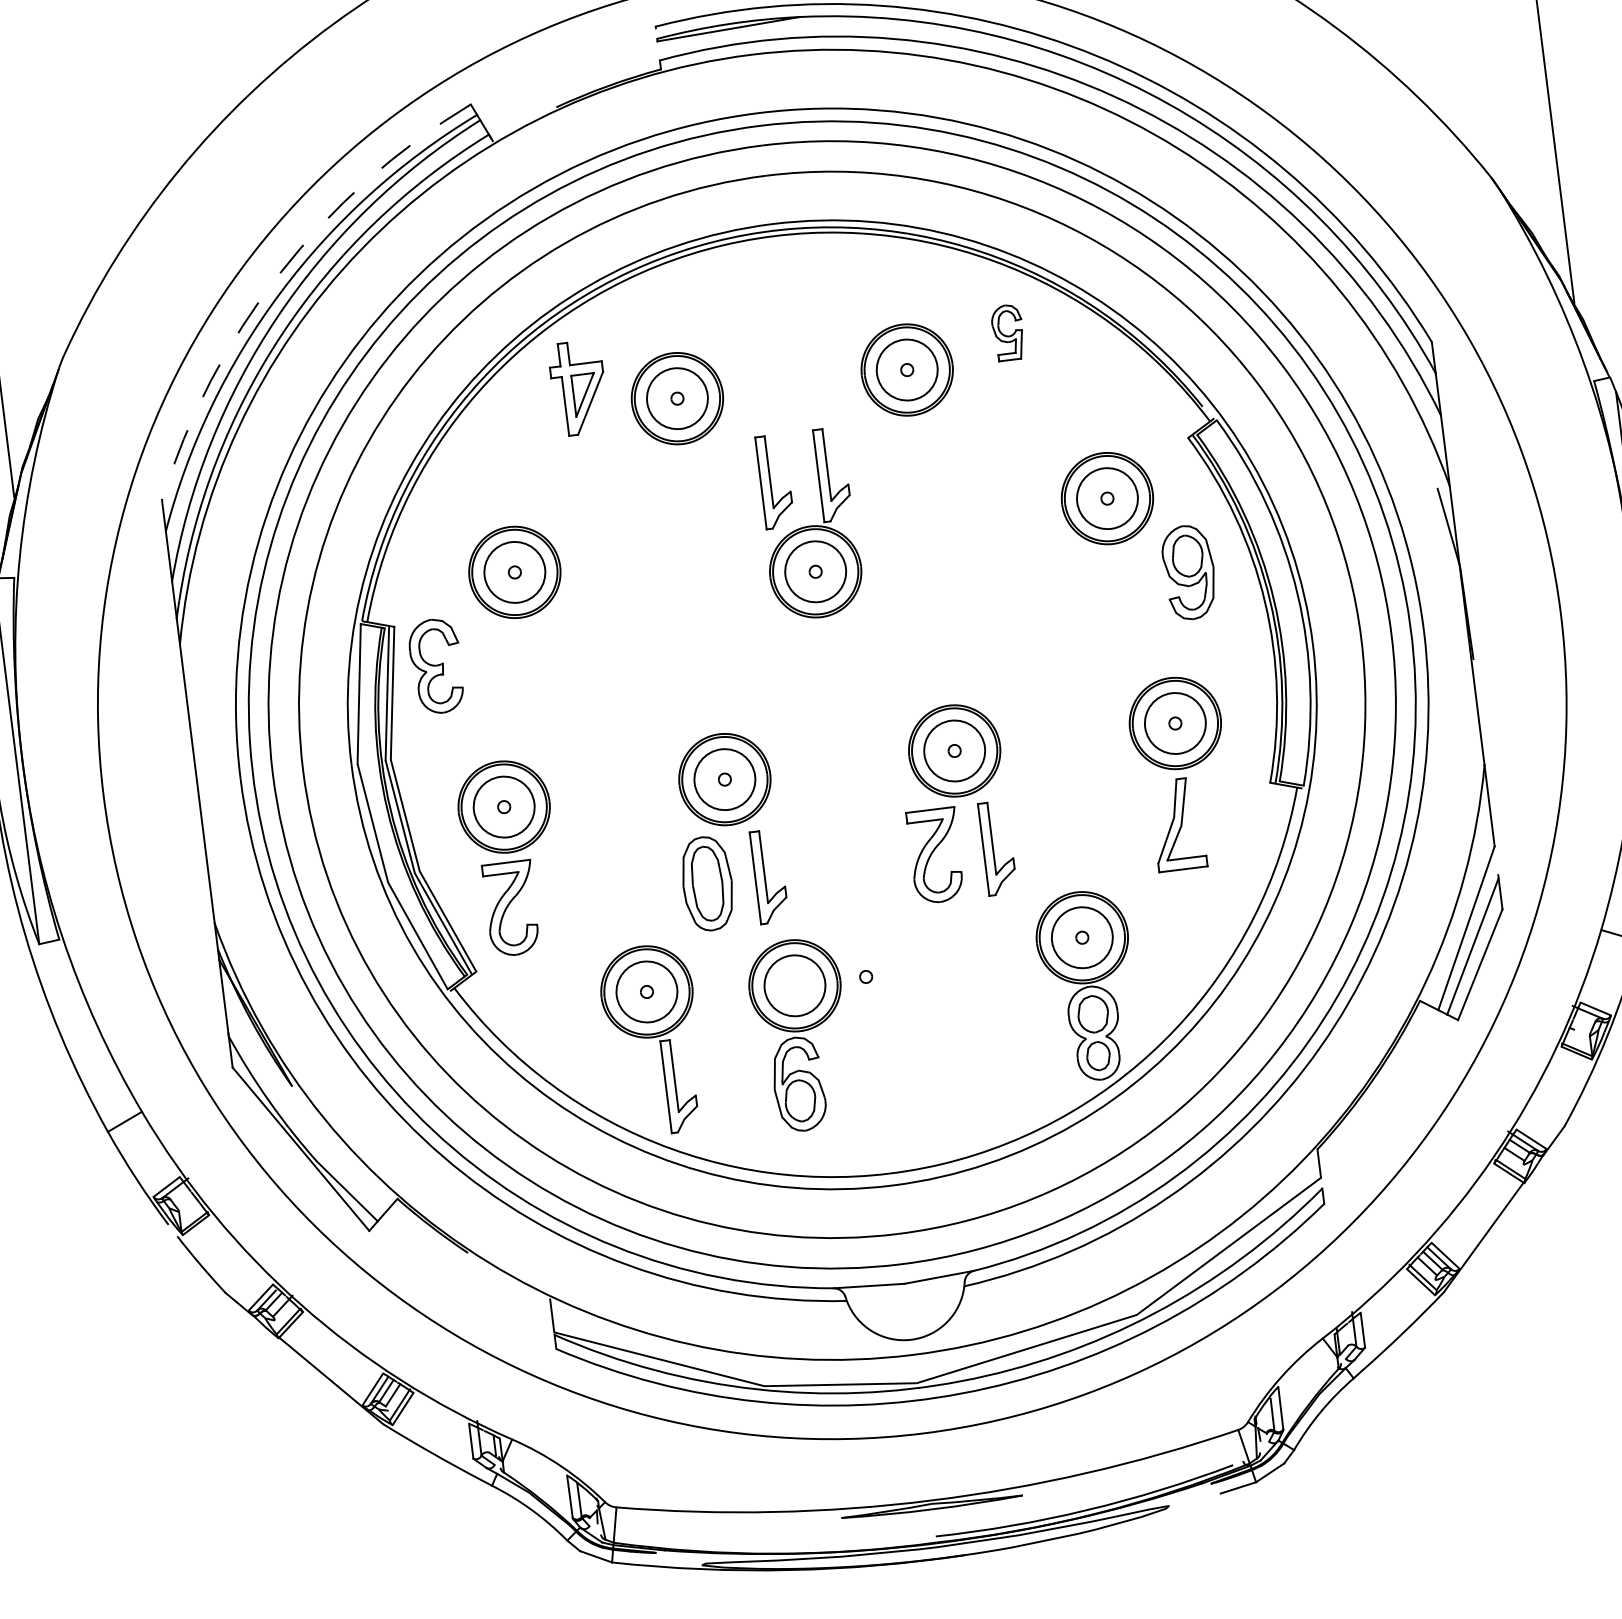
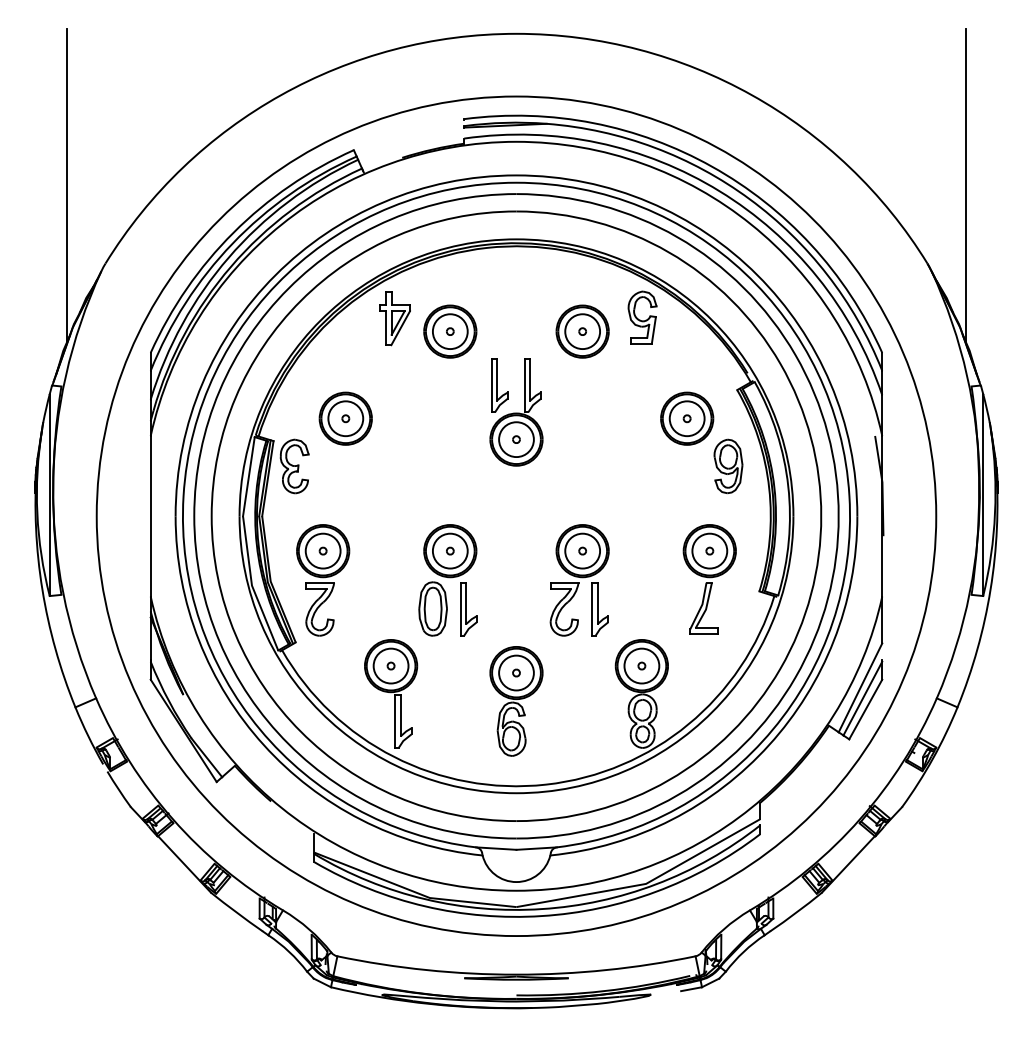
arc: (279, 273) -> (233, 232), dashed -> solid
part: (1008, 332) -> (642, 317), size x1.67
part: (801, 1035) -> (516, 701), moved

